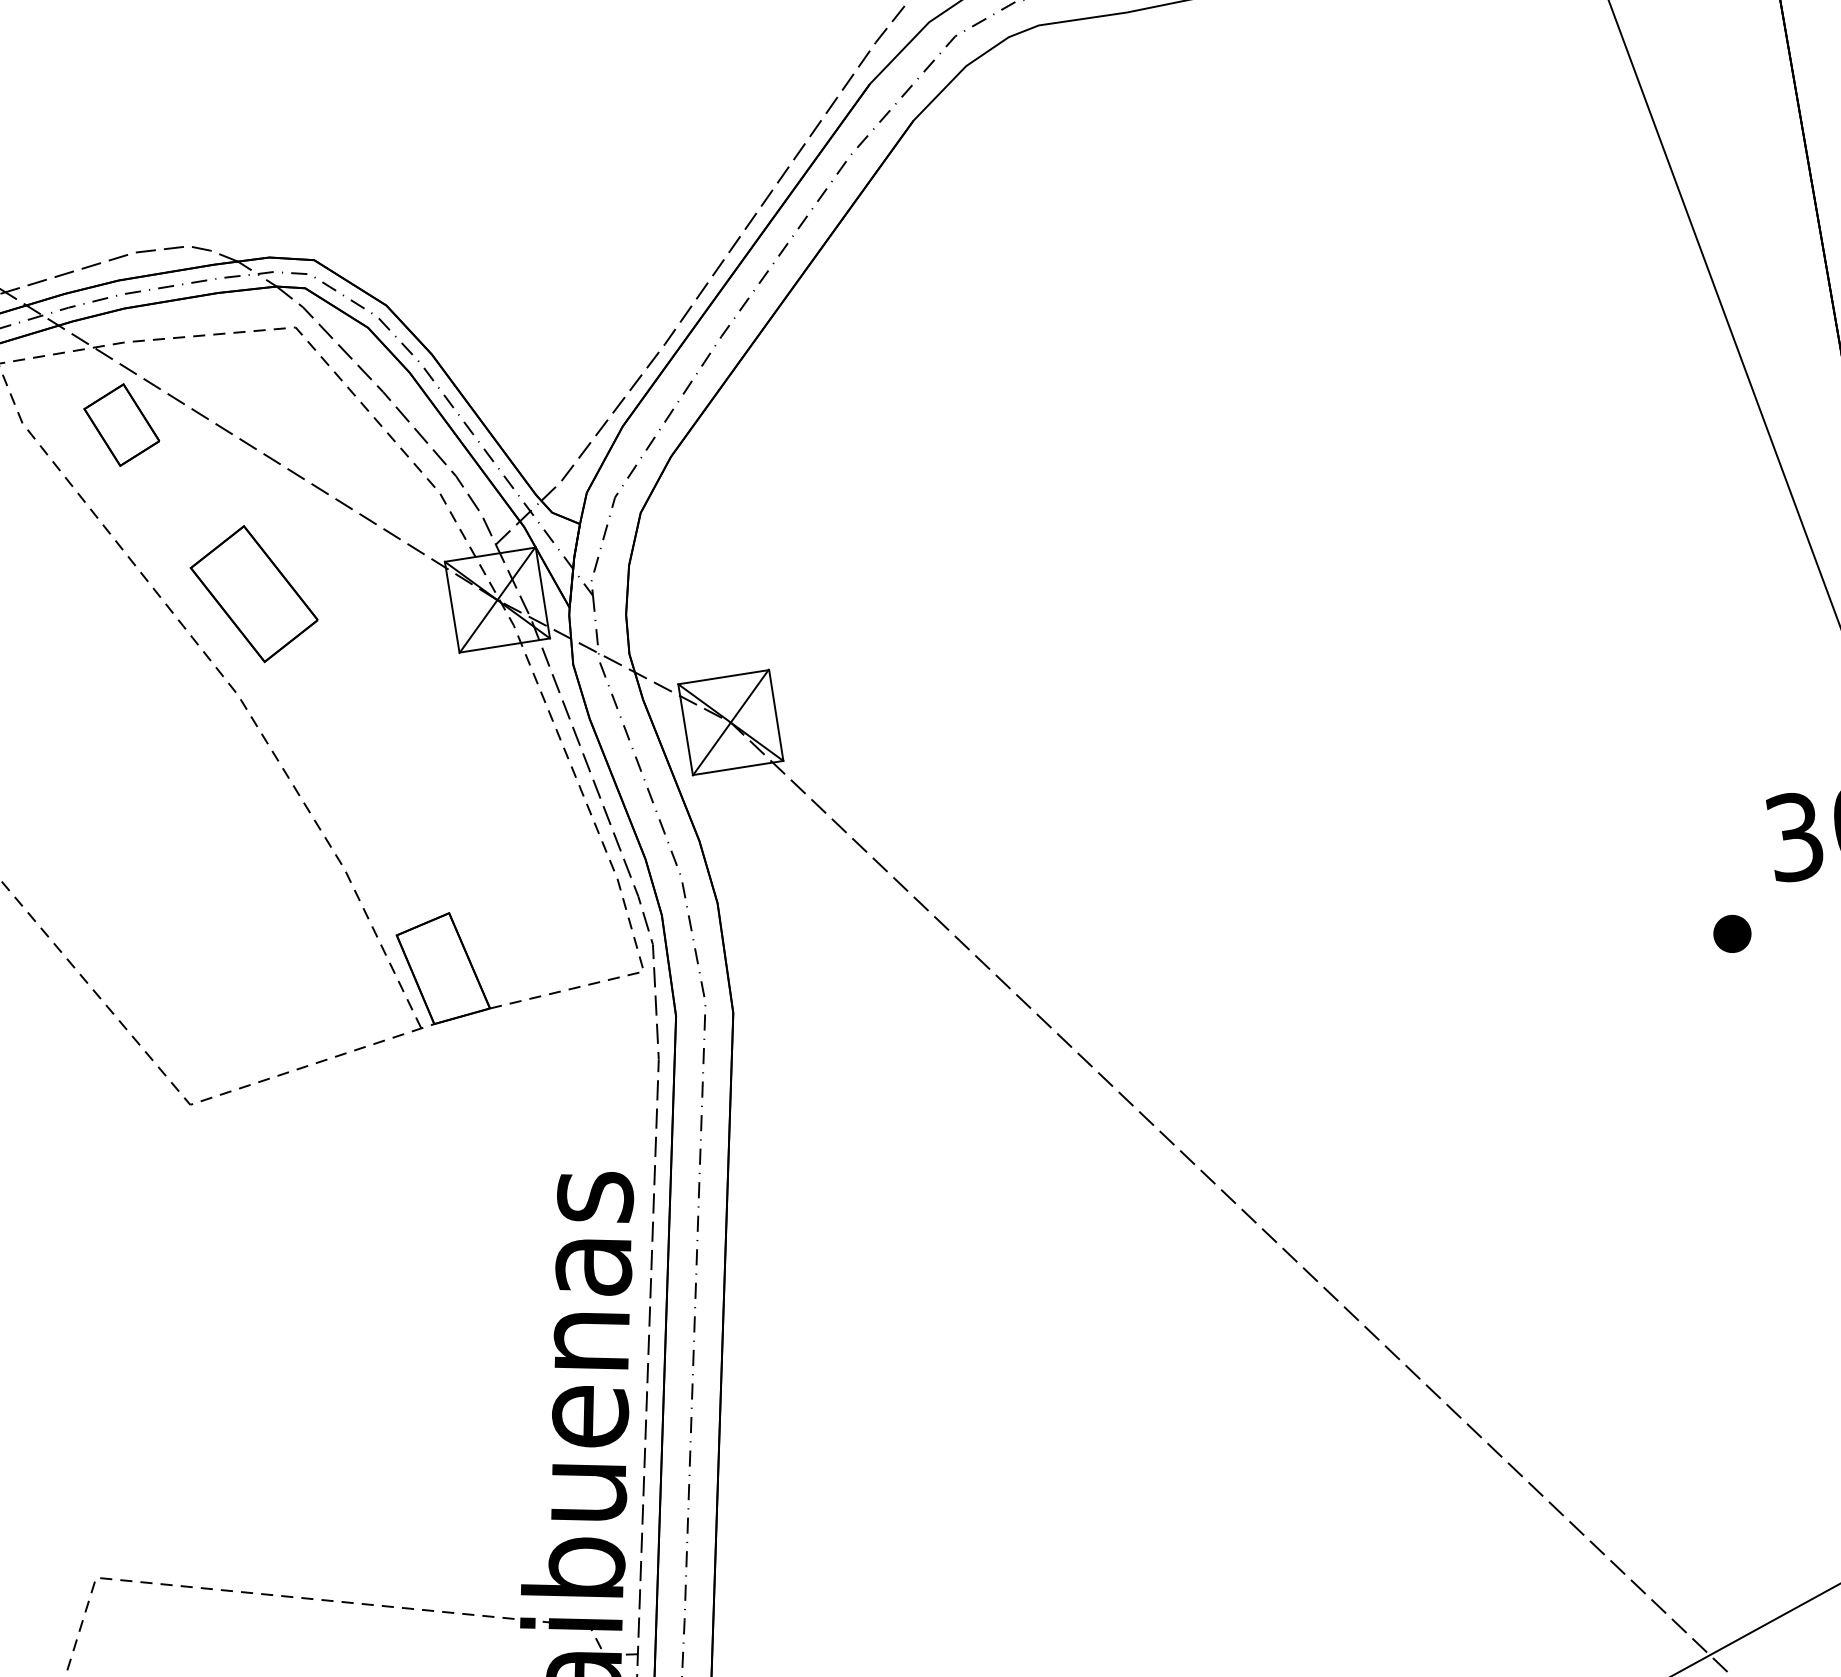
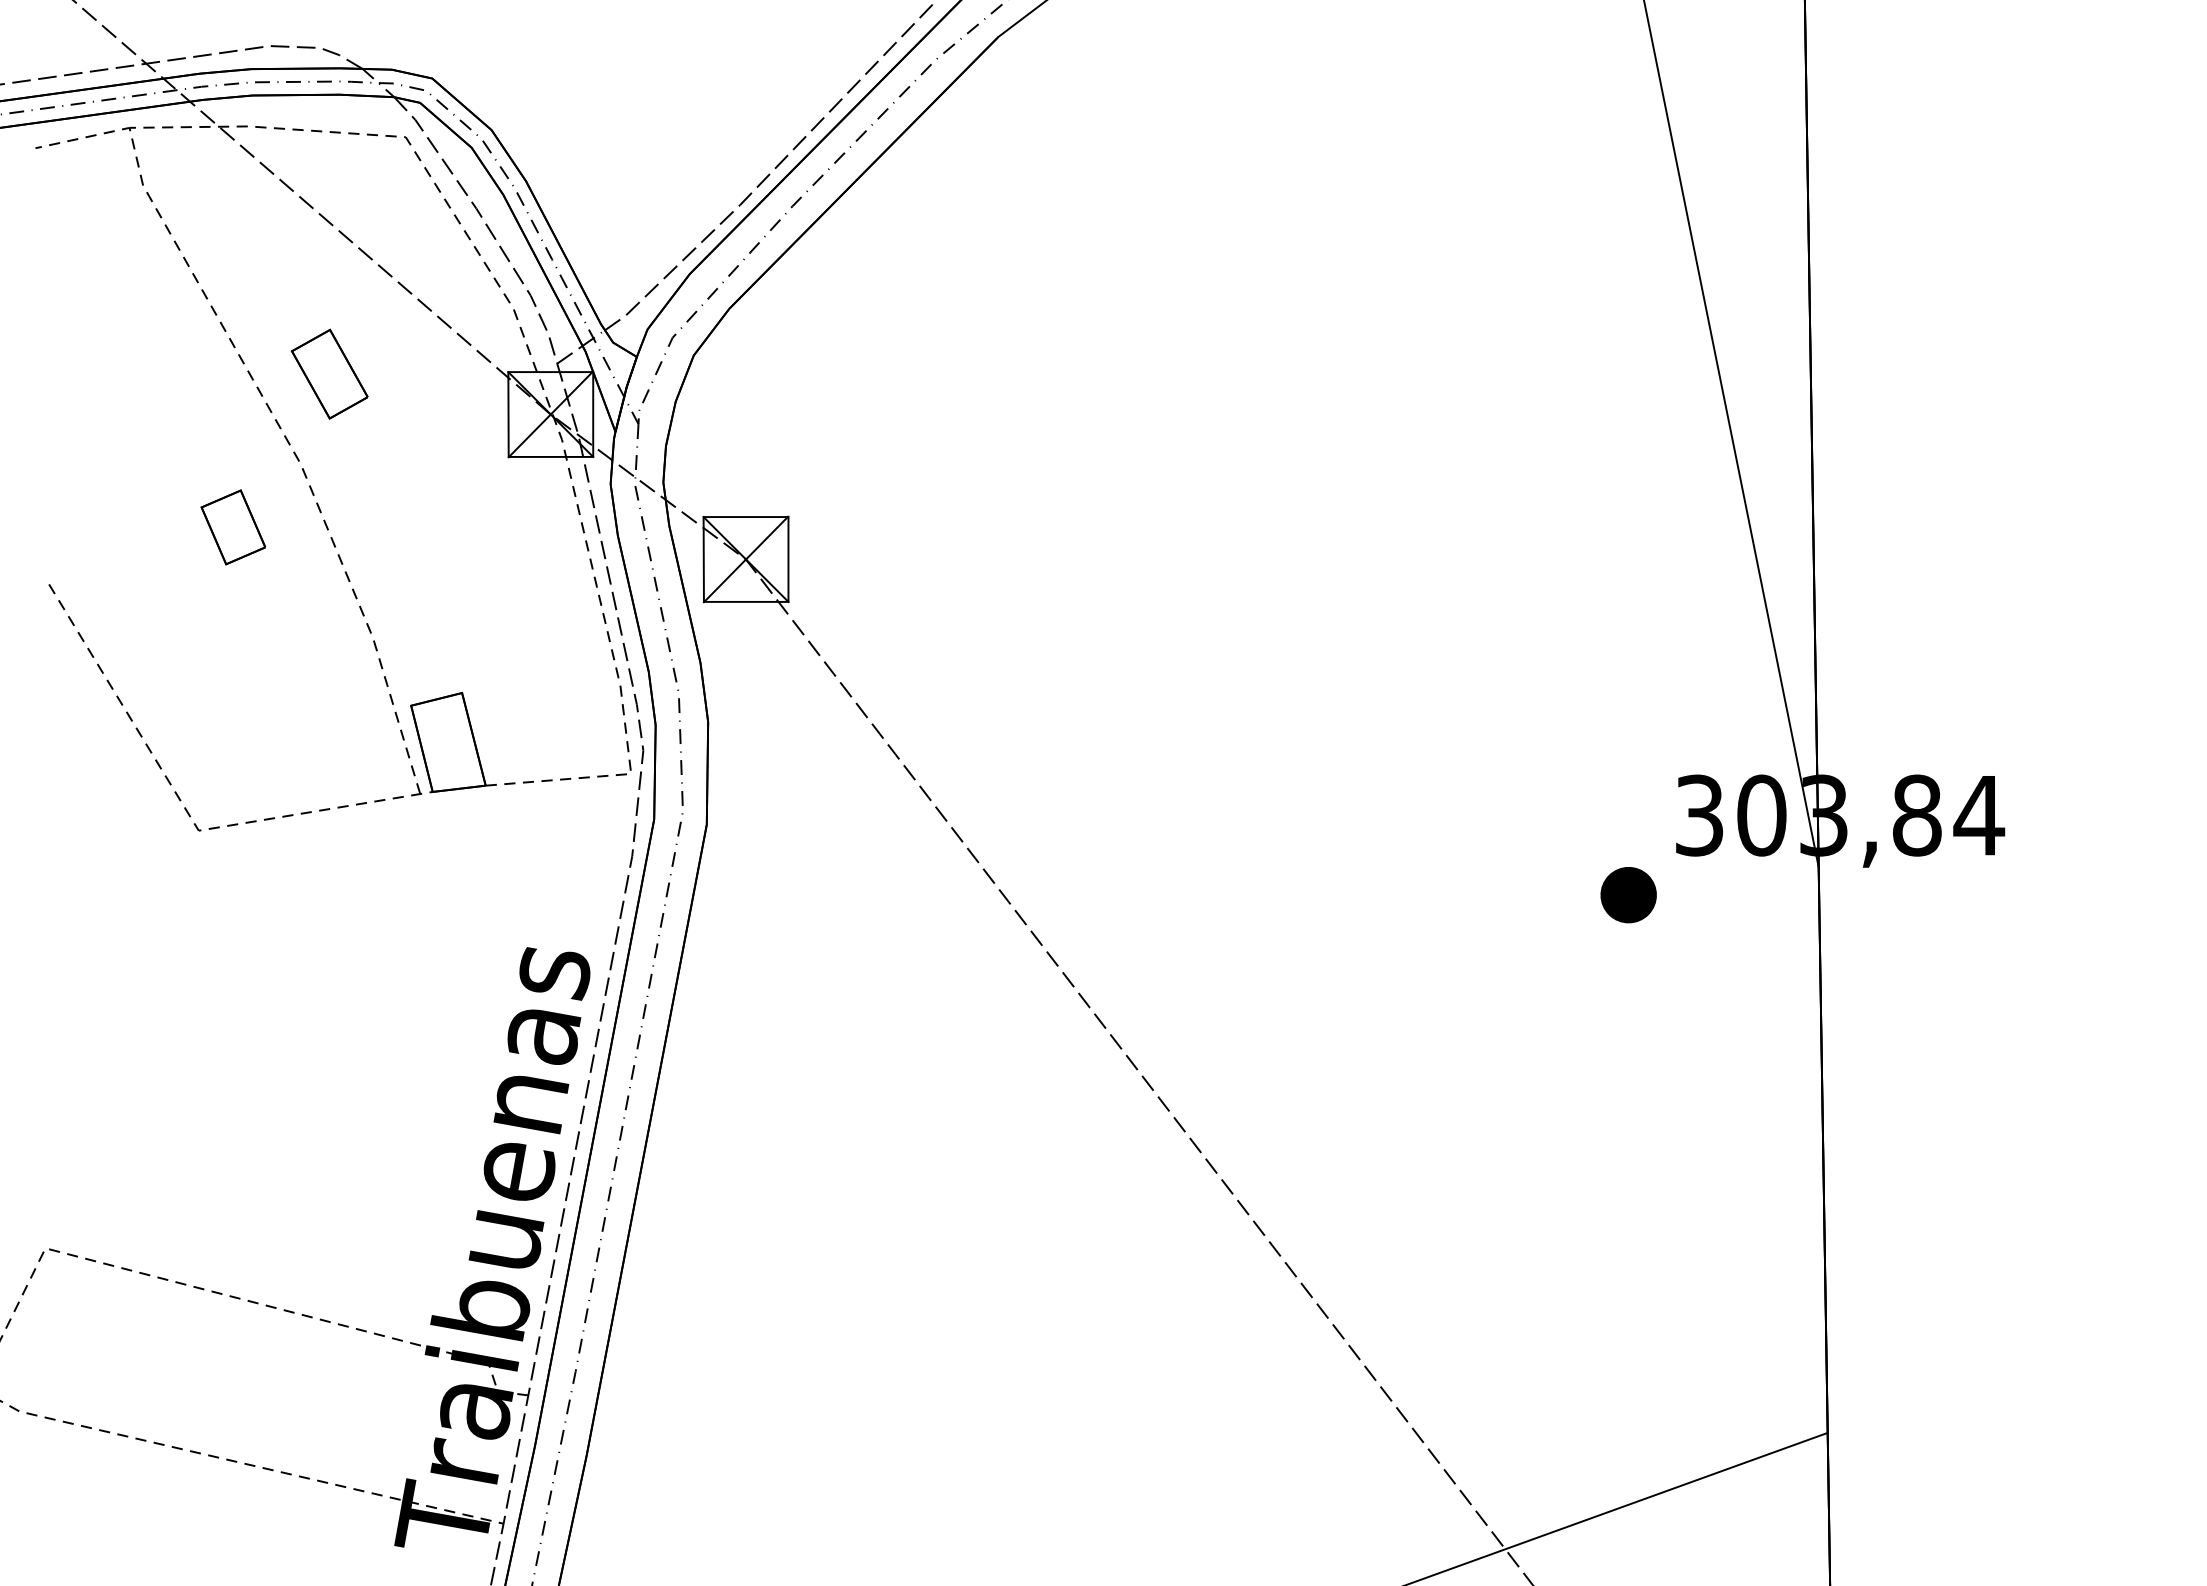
part: (121, 425) -> (233, 527), moved
part: (253, 593) -> (329, 373), size x0.7
part: (1732, 933) -> (1628, 894), size x1.6

